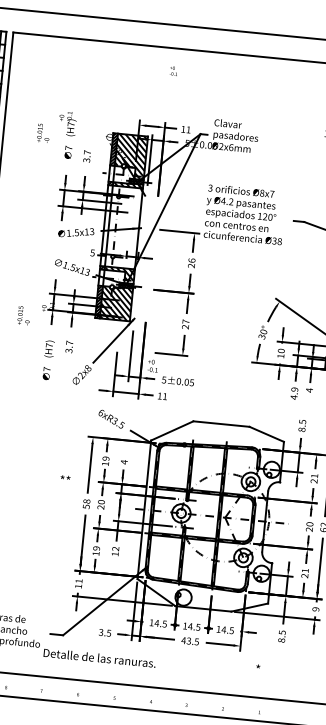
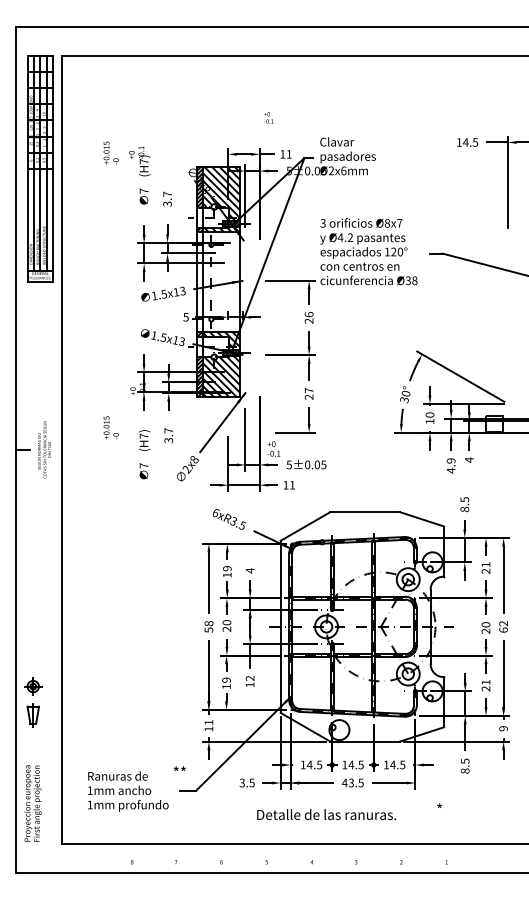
text: (173, 70) -> (268, 117), moved
text: (43, 132) -> (110, 152), moved
text: (23, 315) -> (110, 427), moved
text: (65, 477) -> (179, 768), moved
text: (99, 657) -> (326, 814), moved

